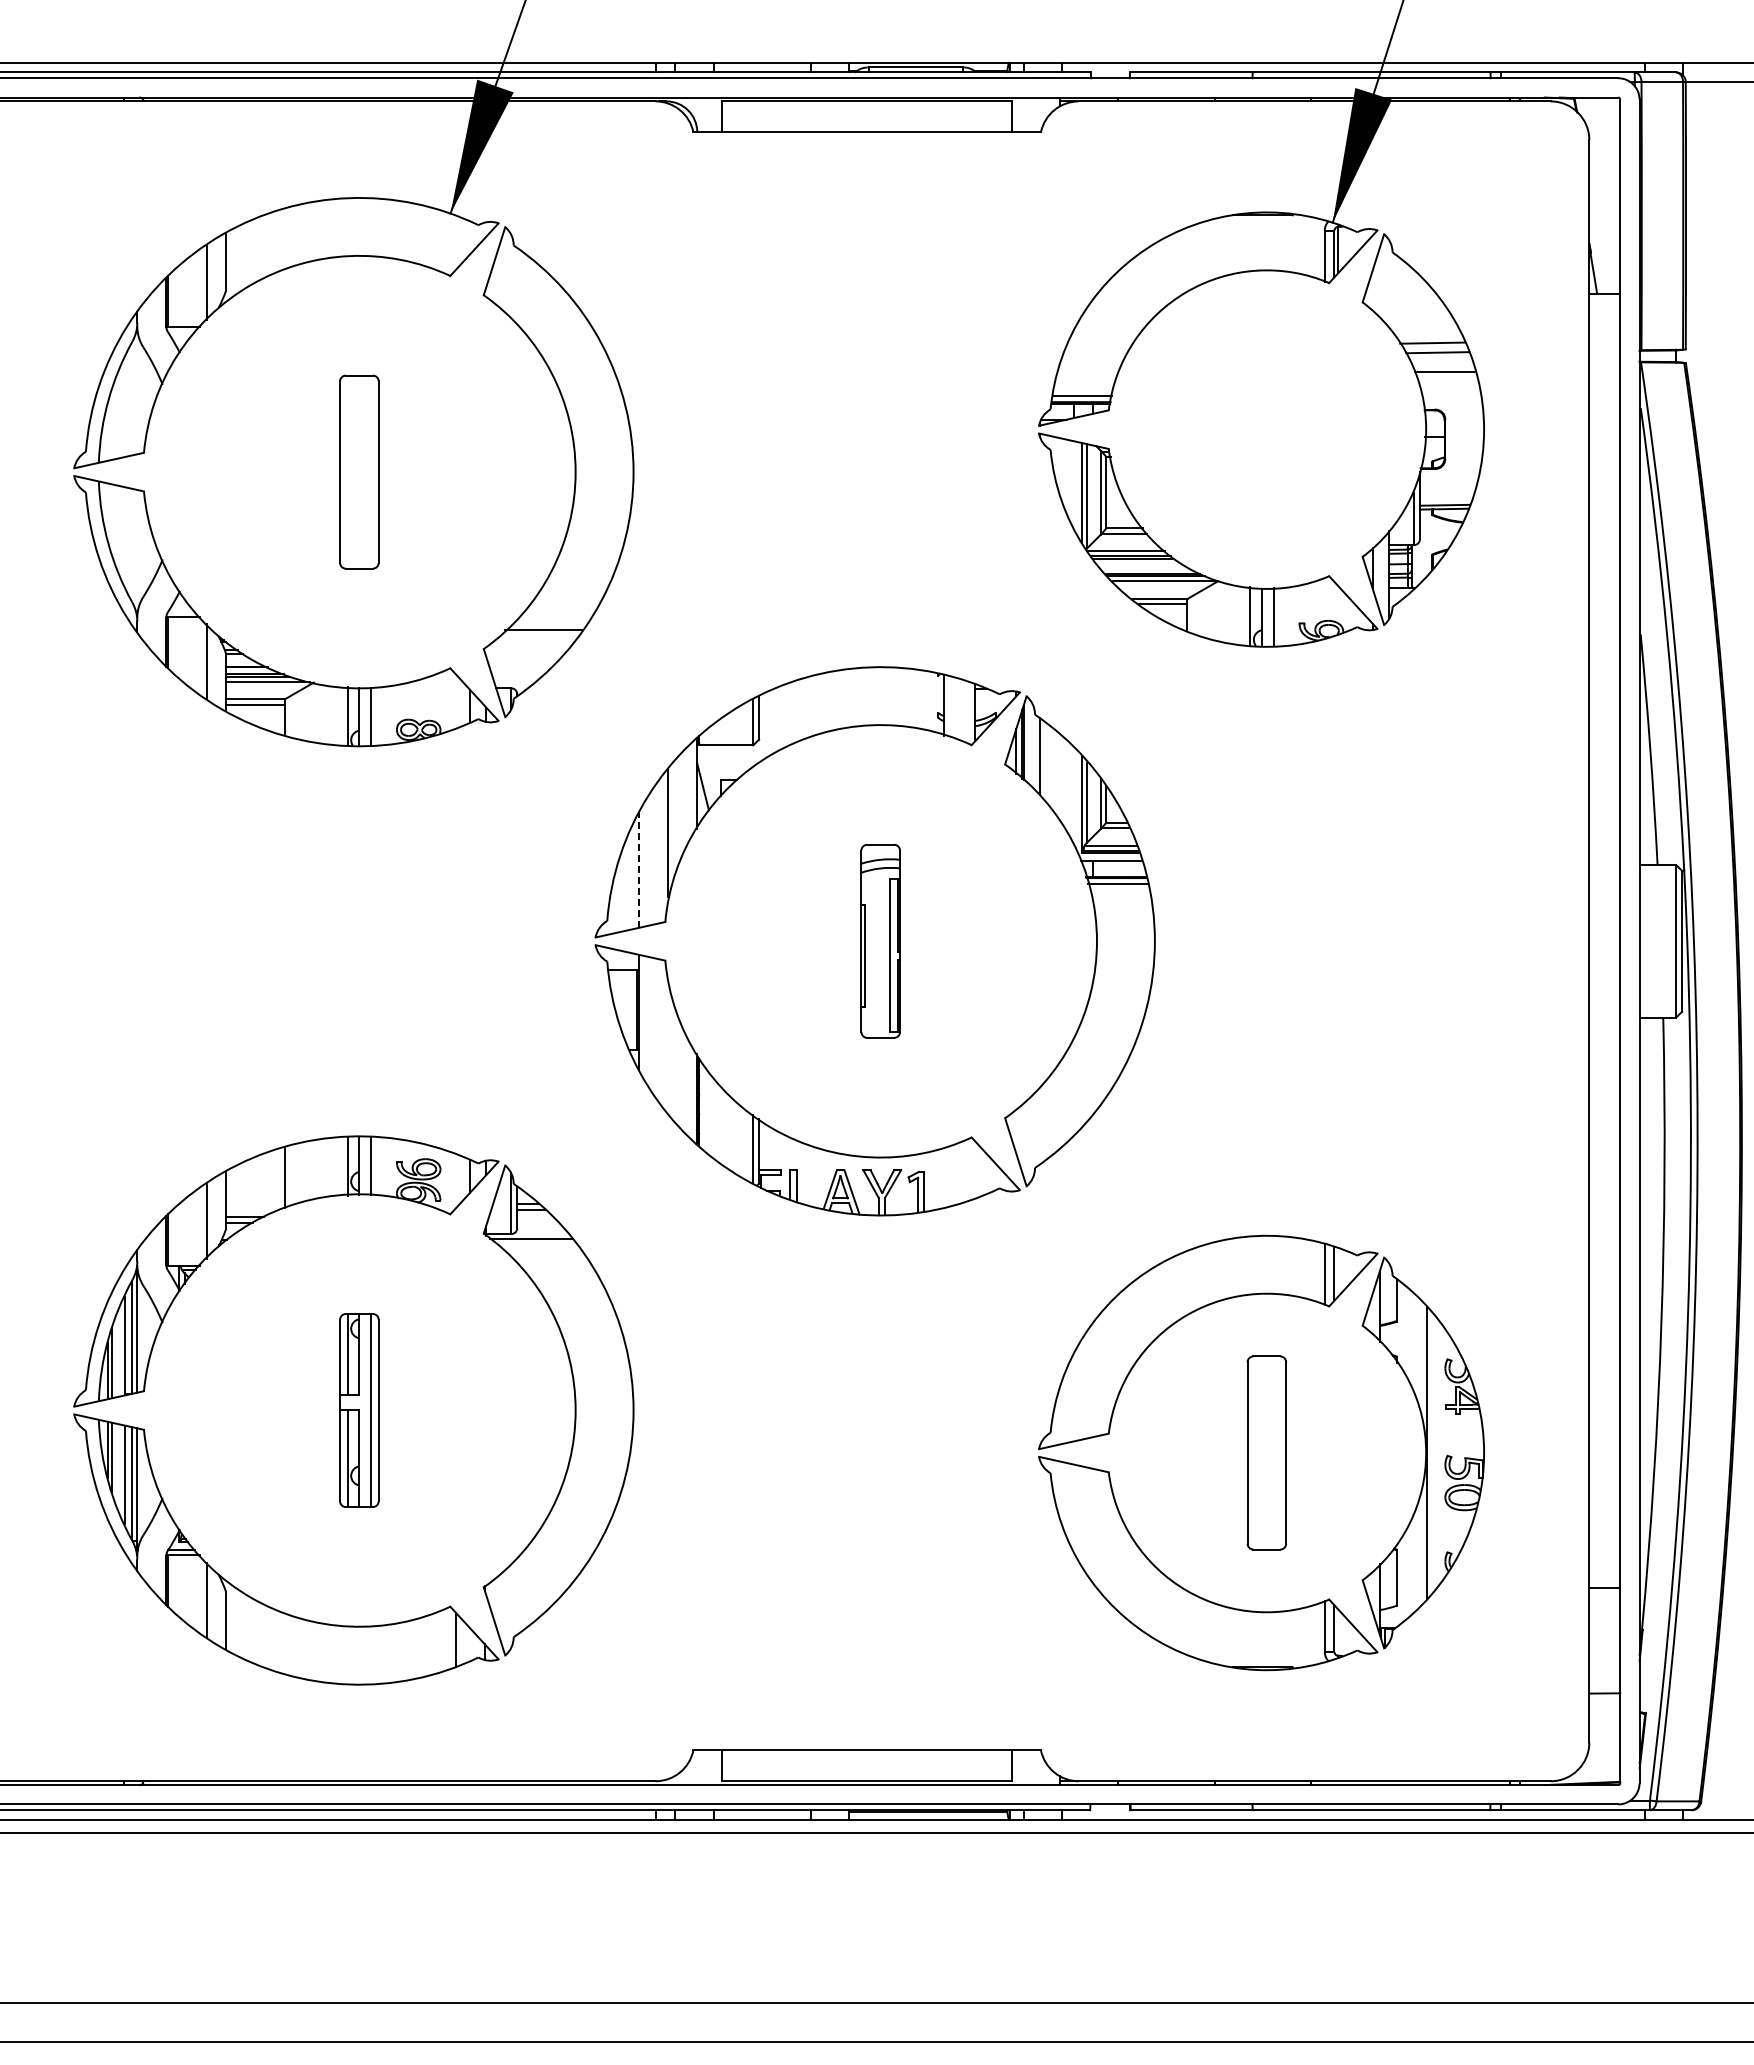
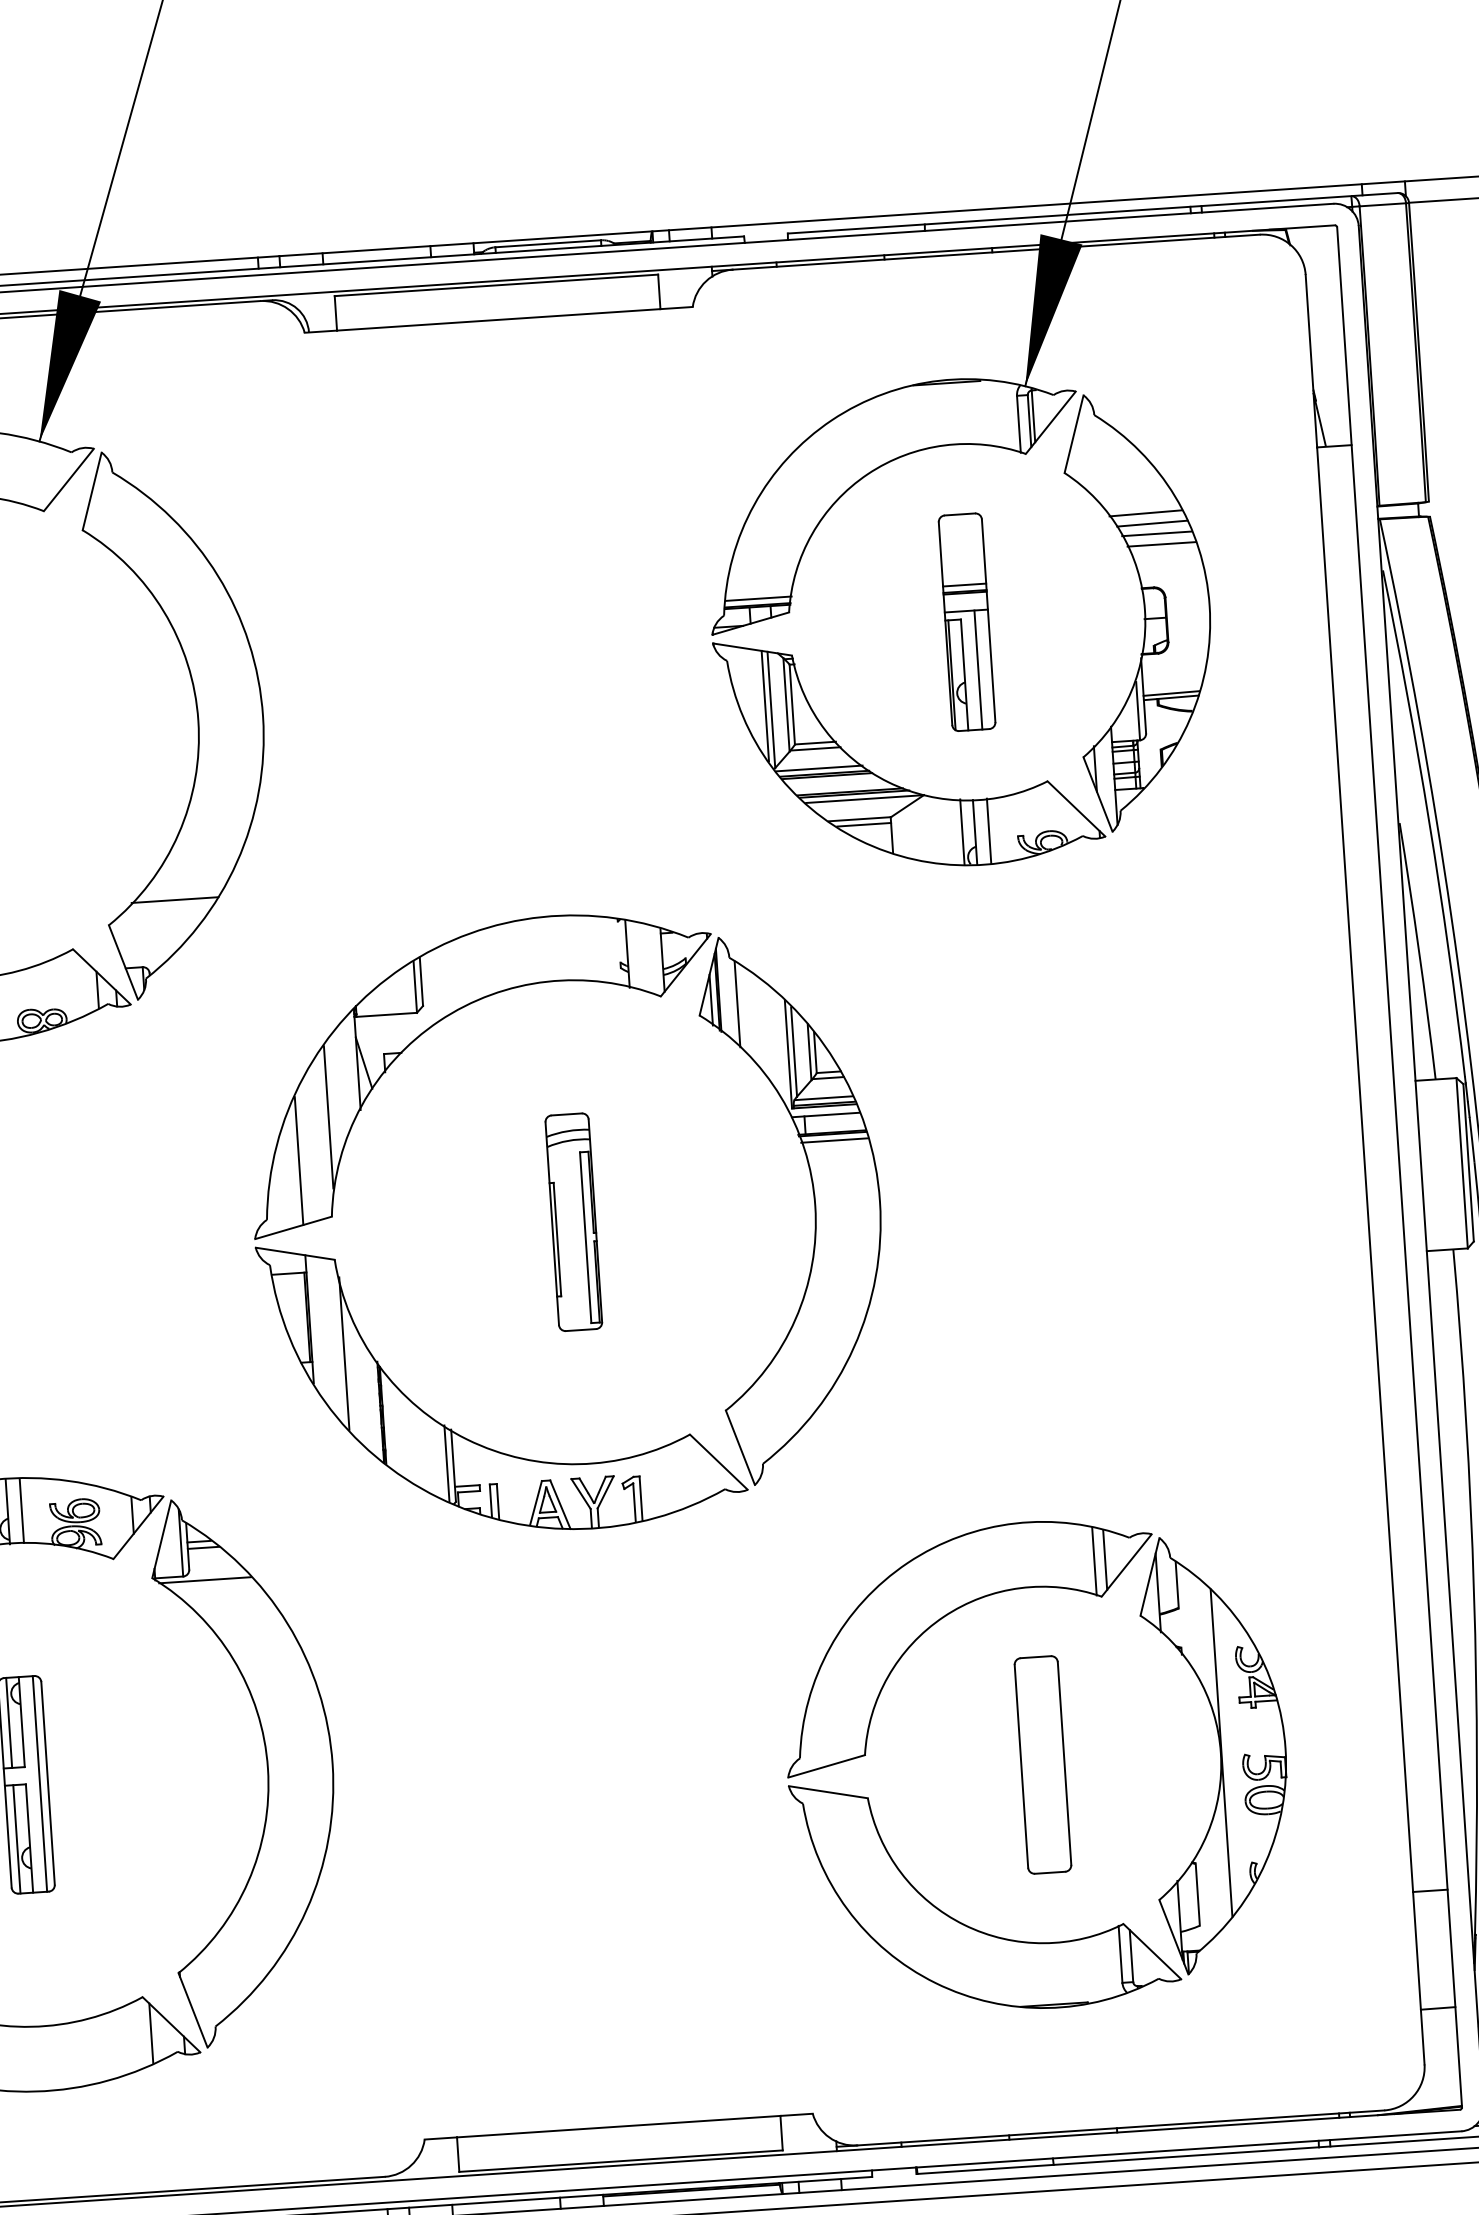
line: (1441, 362) -> (1157, 534), added
part: (1266, 429) -> (966, 622), added
line: (639, 870) -> (299, 1161), dashed -> solid
line: (668, 1044) -> (344, 1353), added

